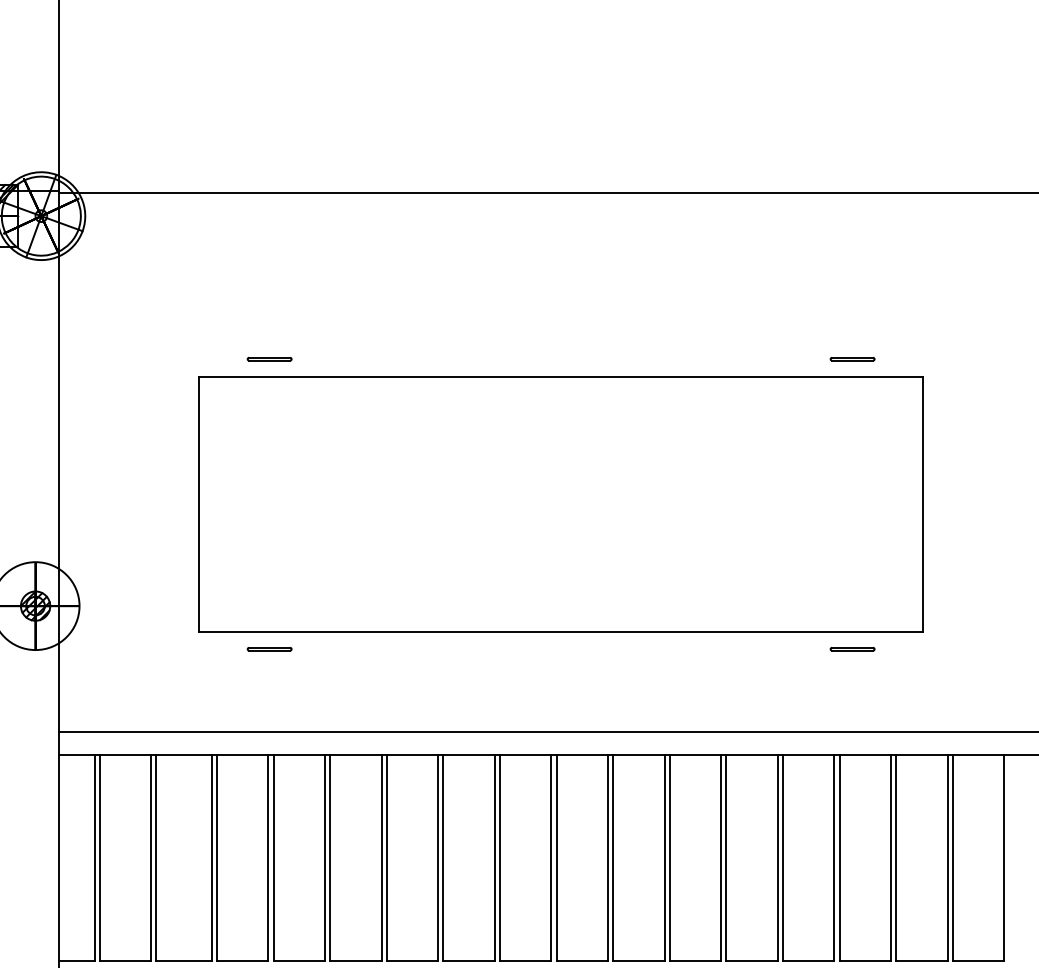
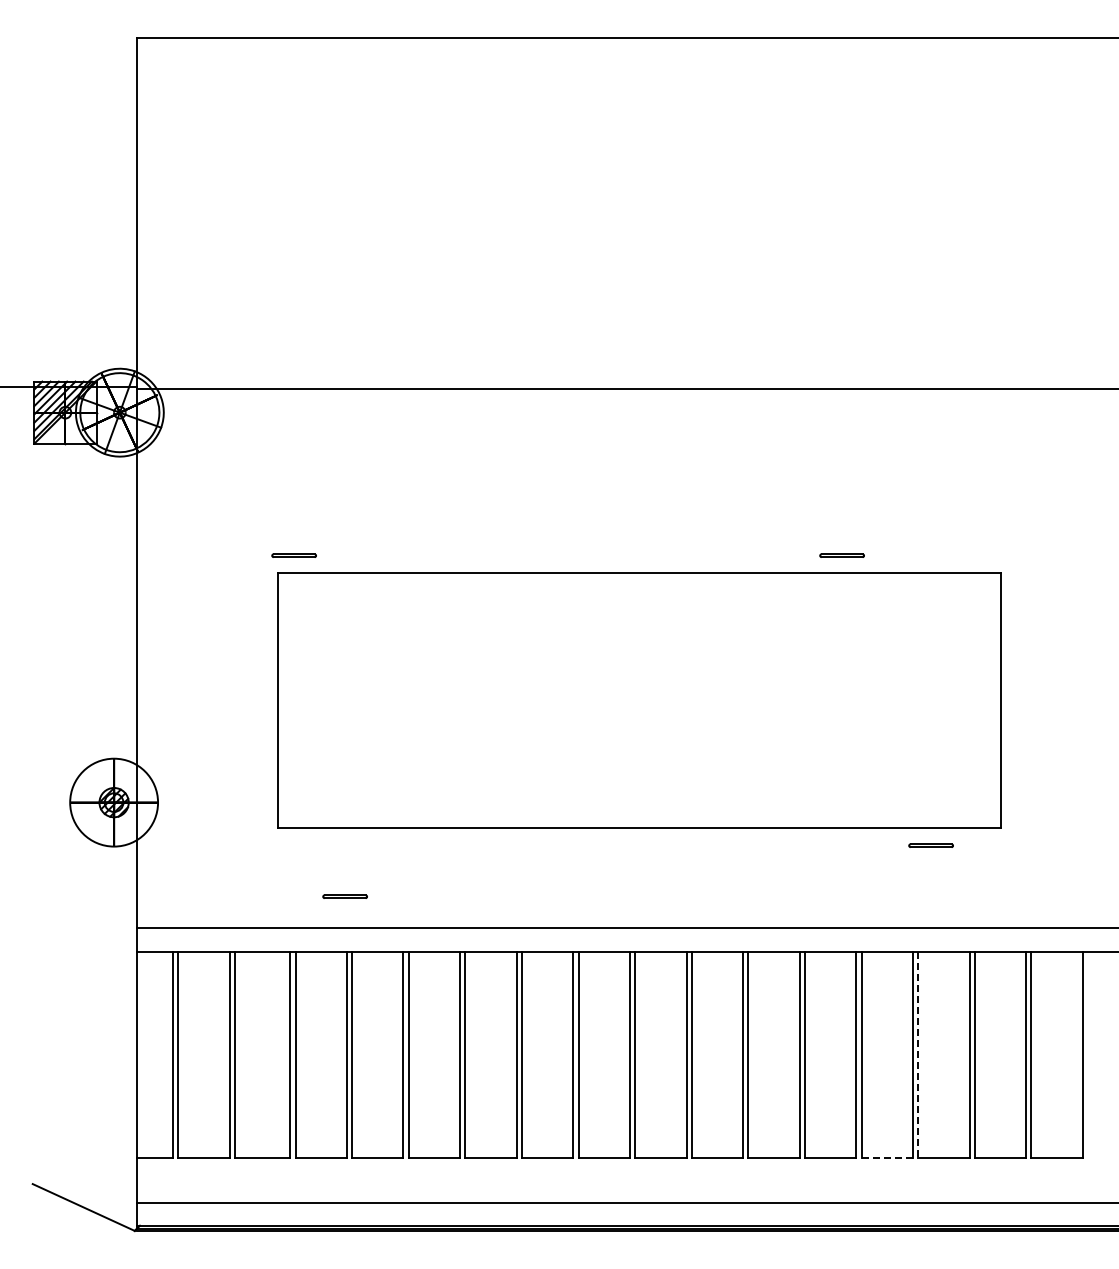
line: (268, 357) -> (293, 554), moved
line: (851, 357) -> (841, 554), moved
line: (268, 647) -> (344, 895), moved
line: (839, 858) -> (918, 1055), solid -> dashed
line: (808, 960) -> (887, 1157), solid -> dashed

